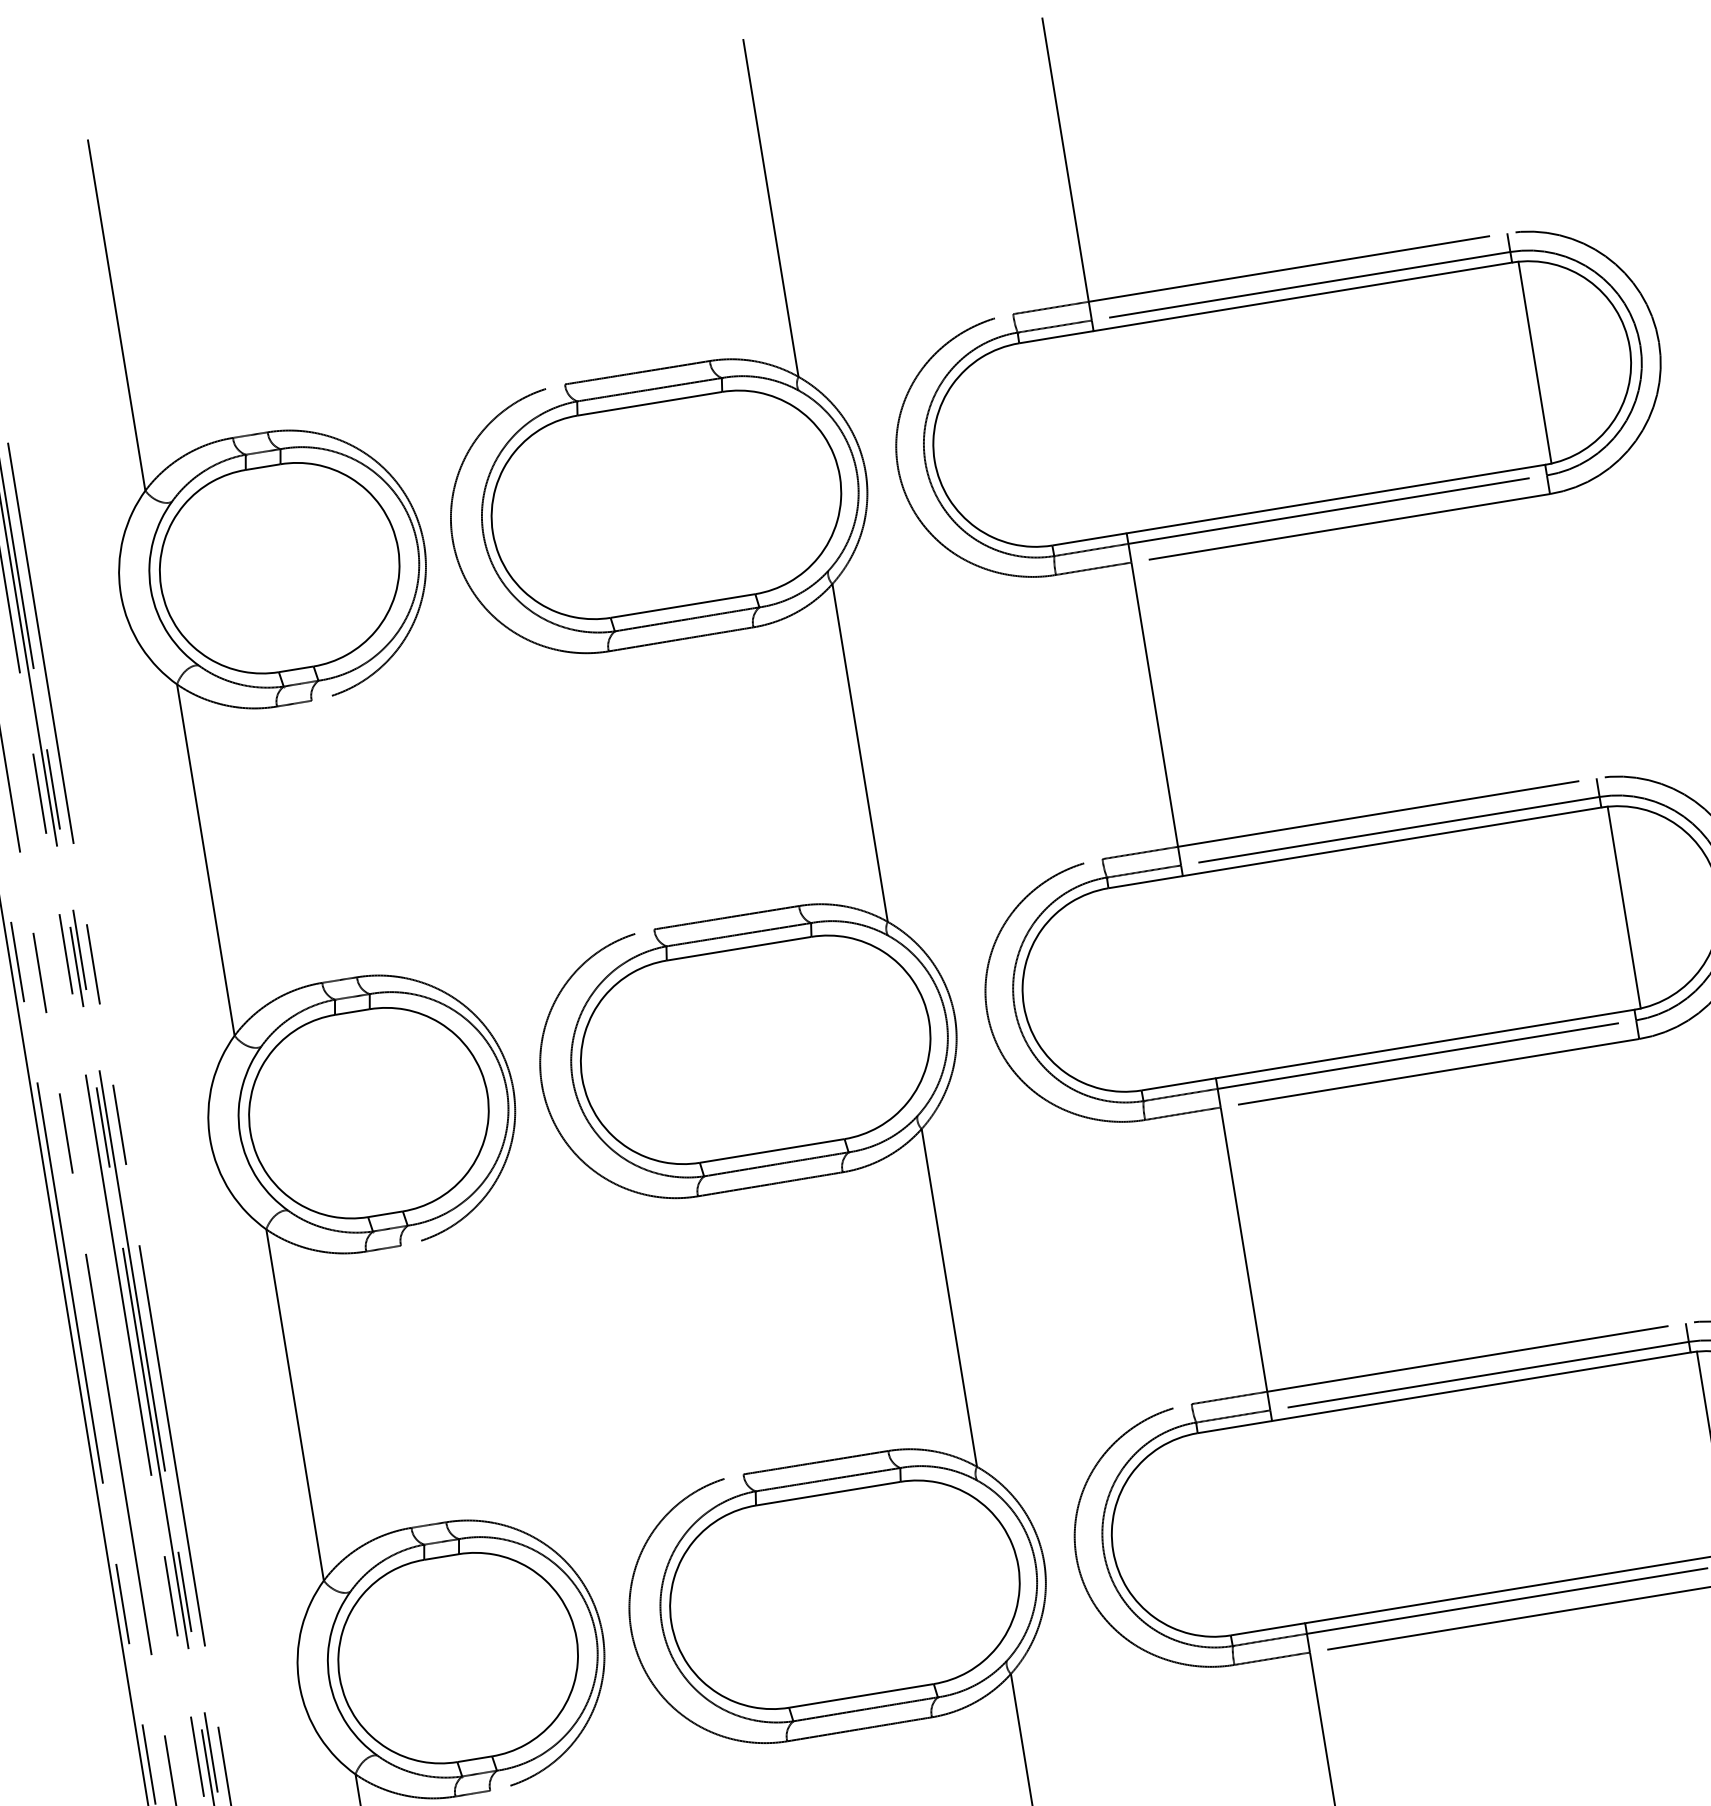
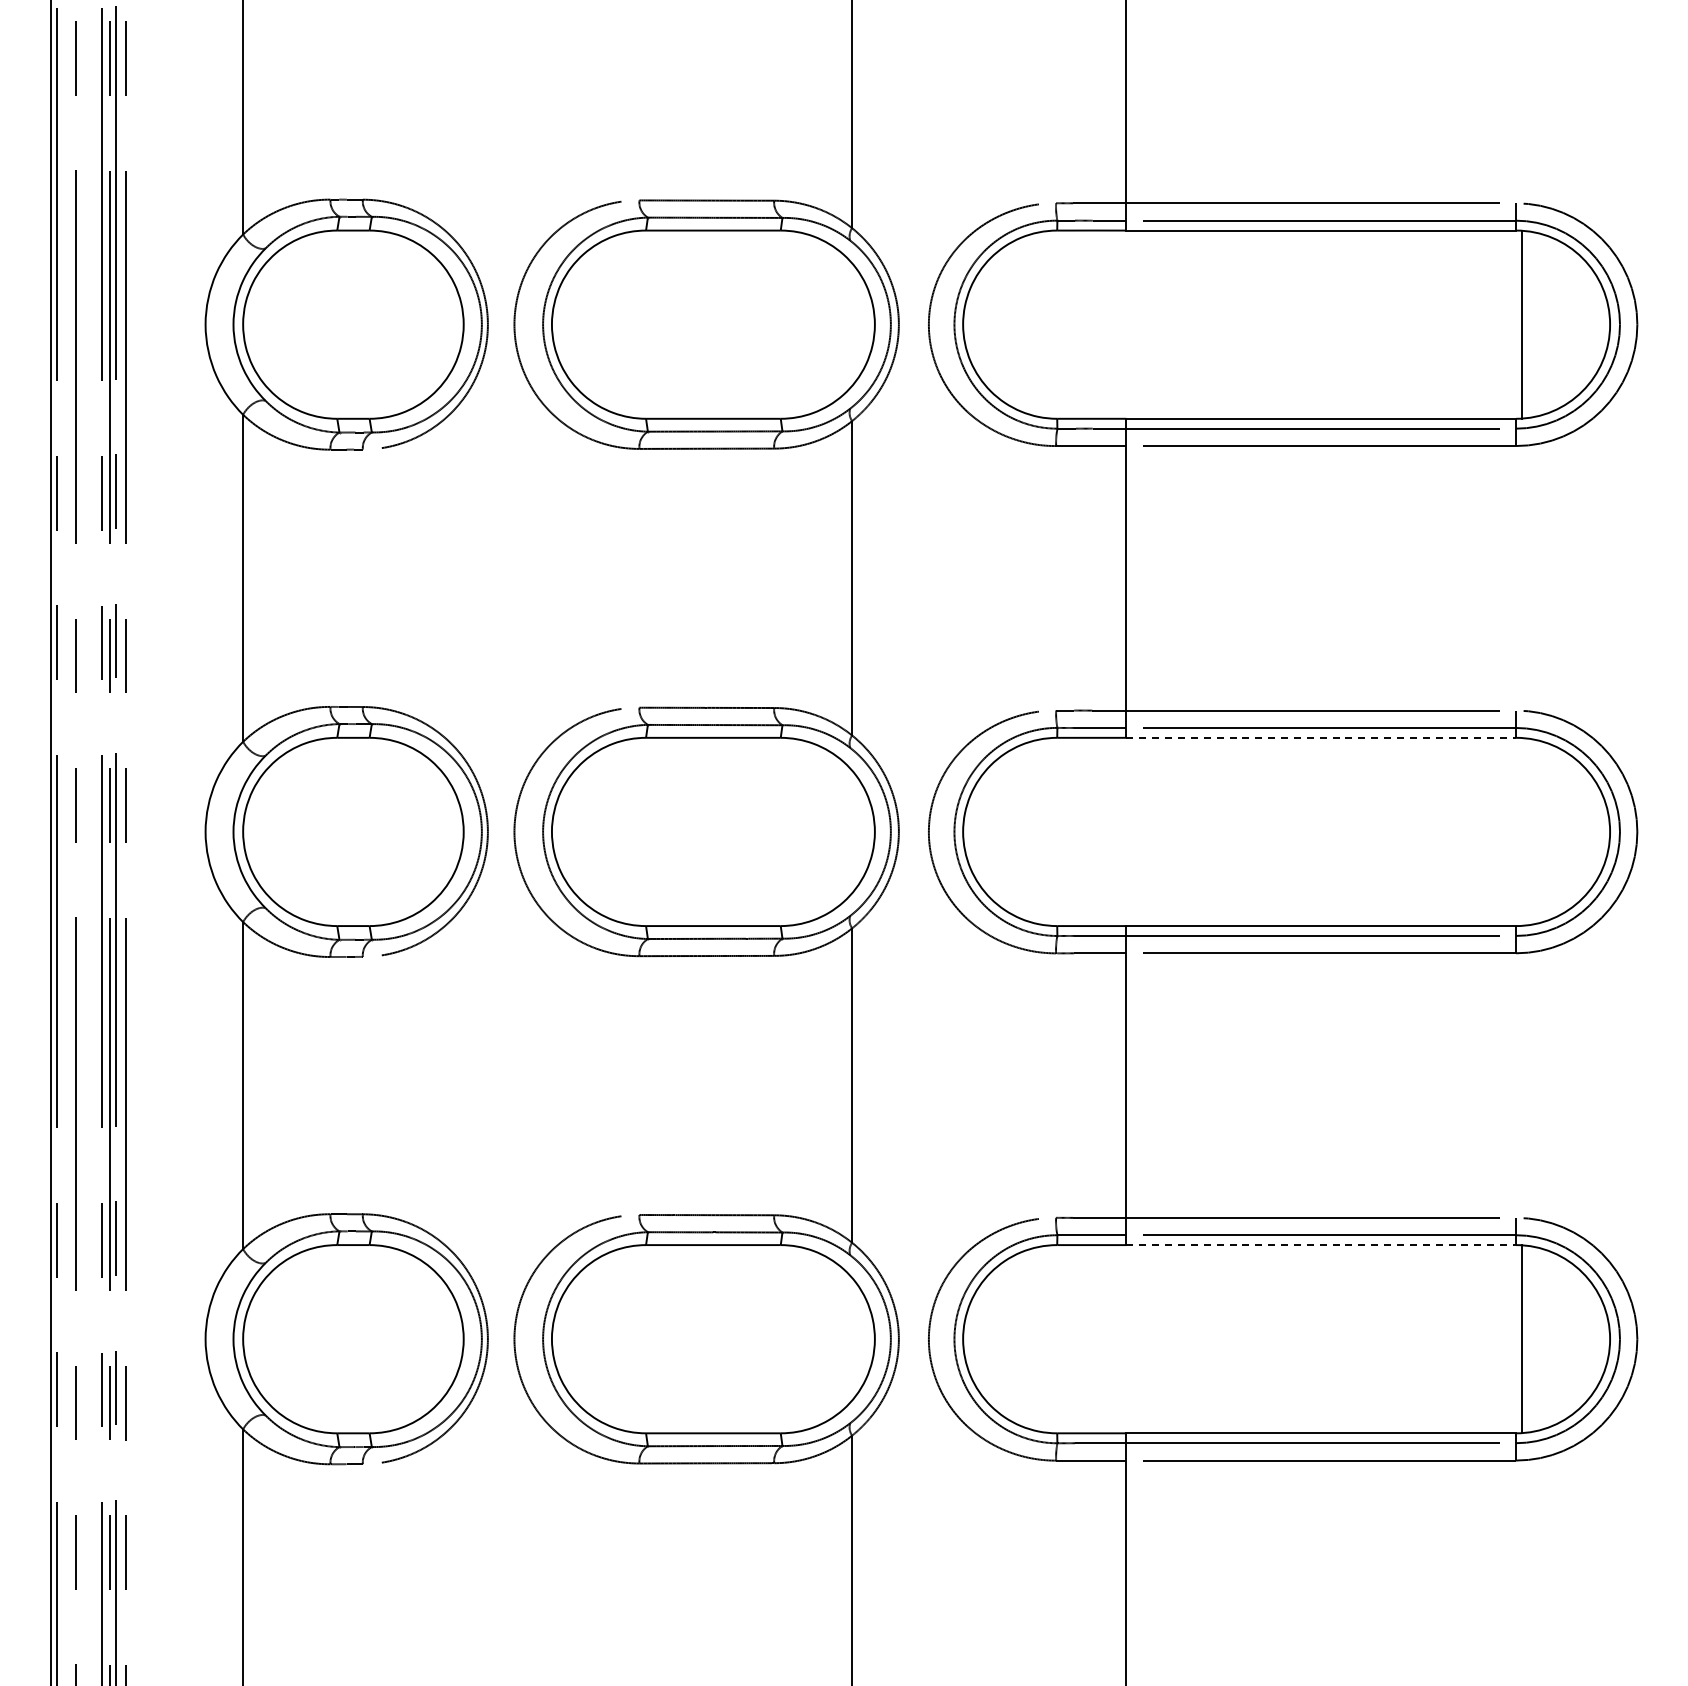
line: (1392, 841) -> (1321, 737), solid -> dashed
line: (1623, 907) -> (1521, 831), removed
line: (1481, 1387) -> (1321, 1245), solid -> dashed

